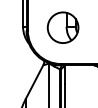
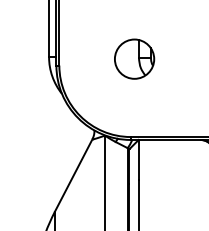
part: (62, 27) -> (133, 58), size x0.6

